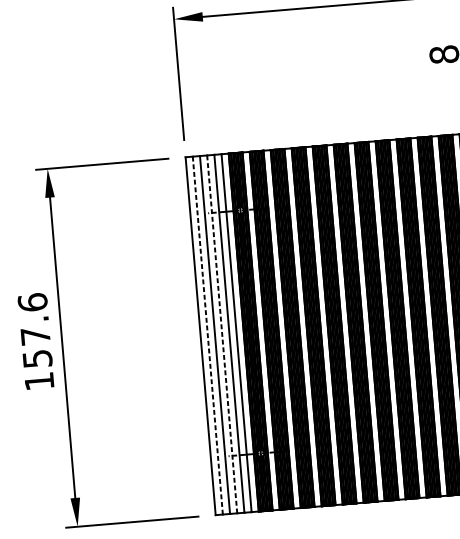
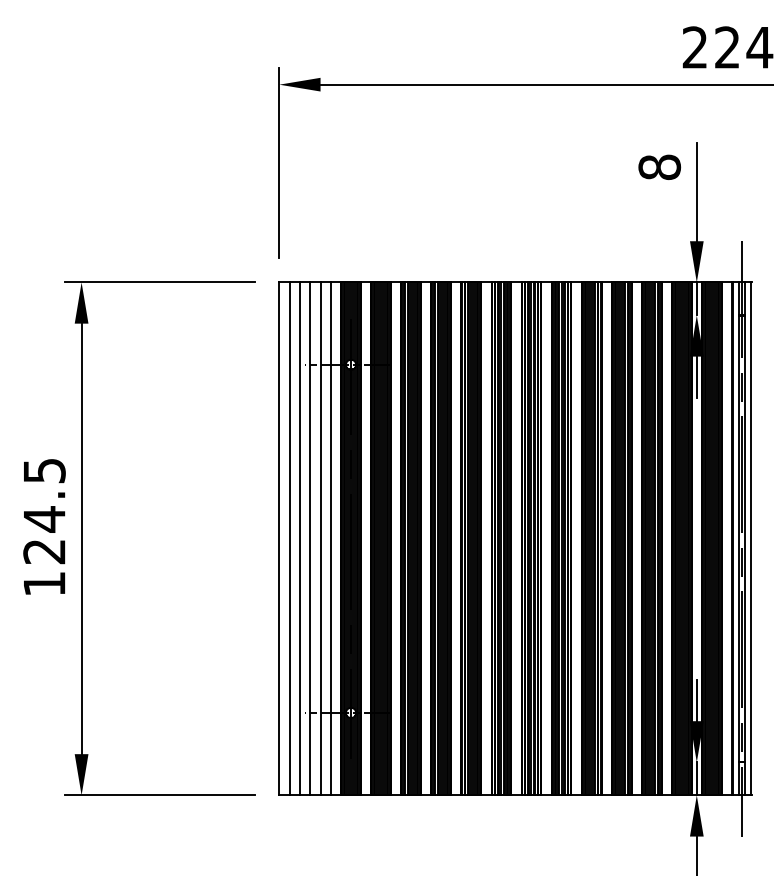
text: (35, 330) -> (44, 510), 157.6 -> 124.5
line: (222, 334) -> (310, 539), dashed -> solid
line: (207, 336) -> (289, 539), dashed -> solid

